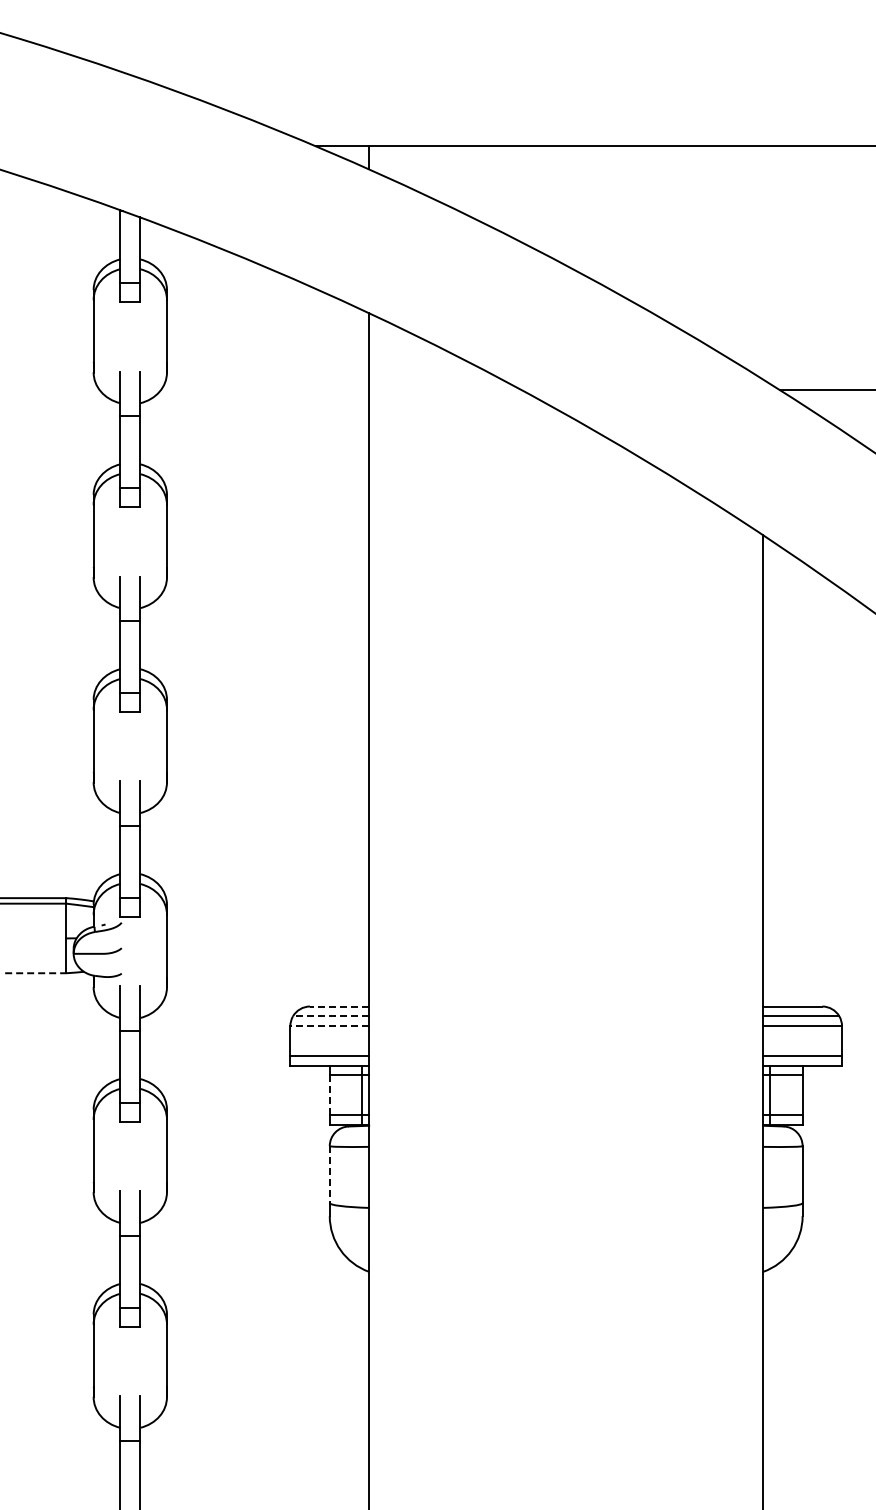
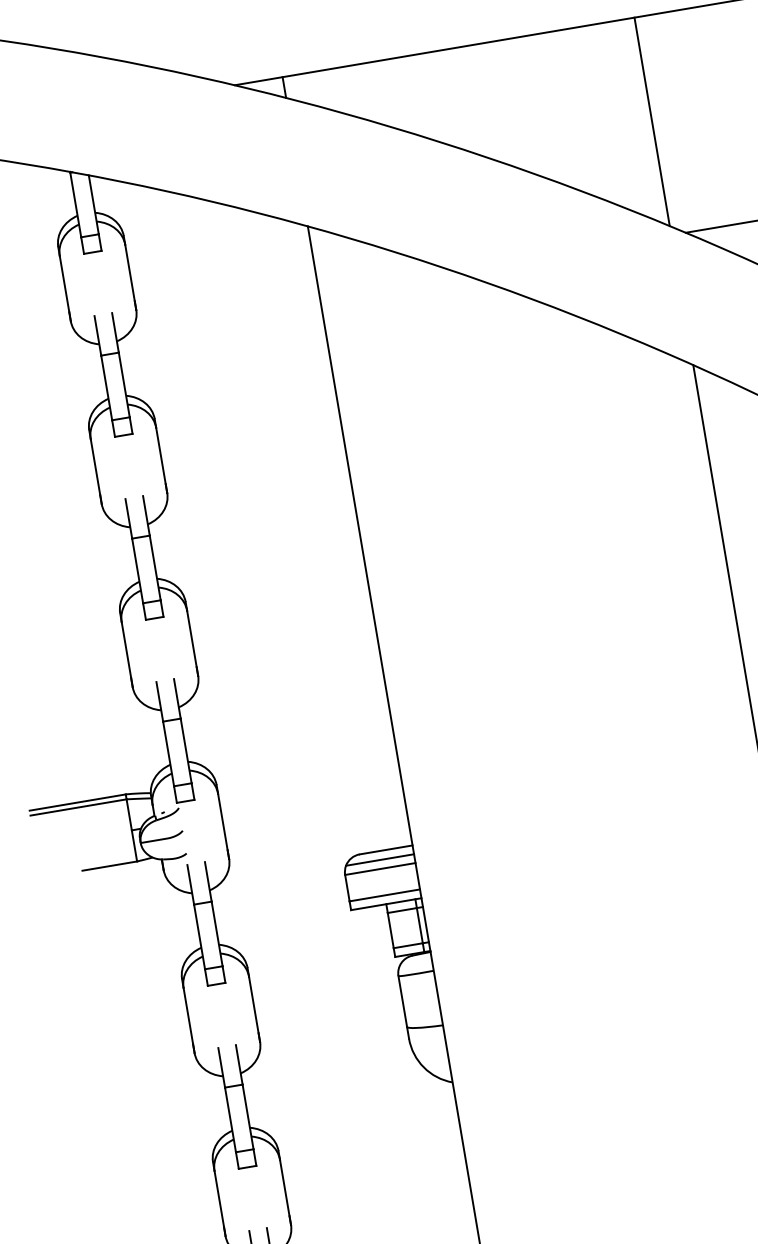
line: (763, 262) -> (652, 121), added
line: (35, 973) -> (109, 866), dashed -> solid
line: (339, 1006) -> (386, 849), dashed -> solid
line: (330, 1016) -> (379, 860), dashed -> solid
line: (329, 1026) -> (380, 869), dashed -> solid
line: (329, 1095) -> (390, 930), dashed -> solid
line: (329, 1175) -> (402, 1002), dashed -> solid

